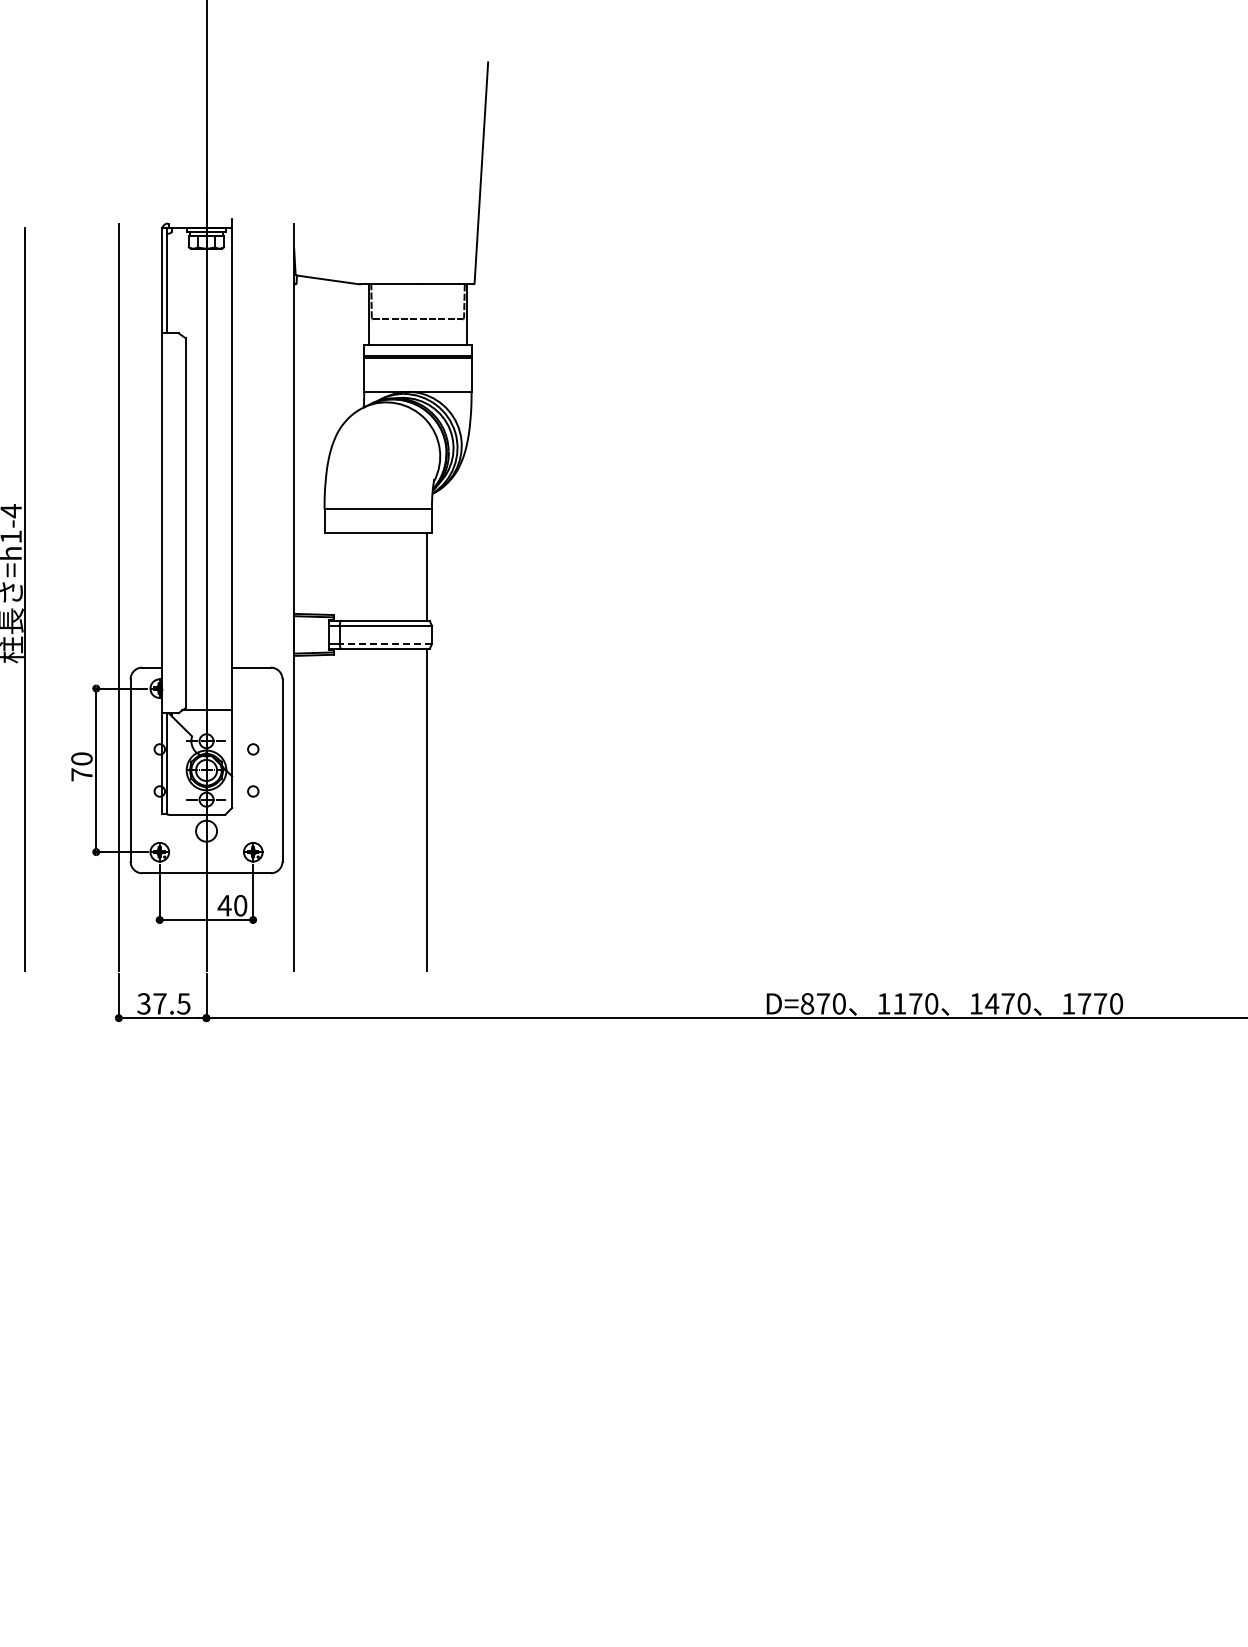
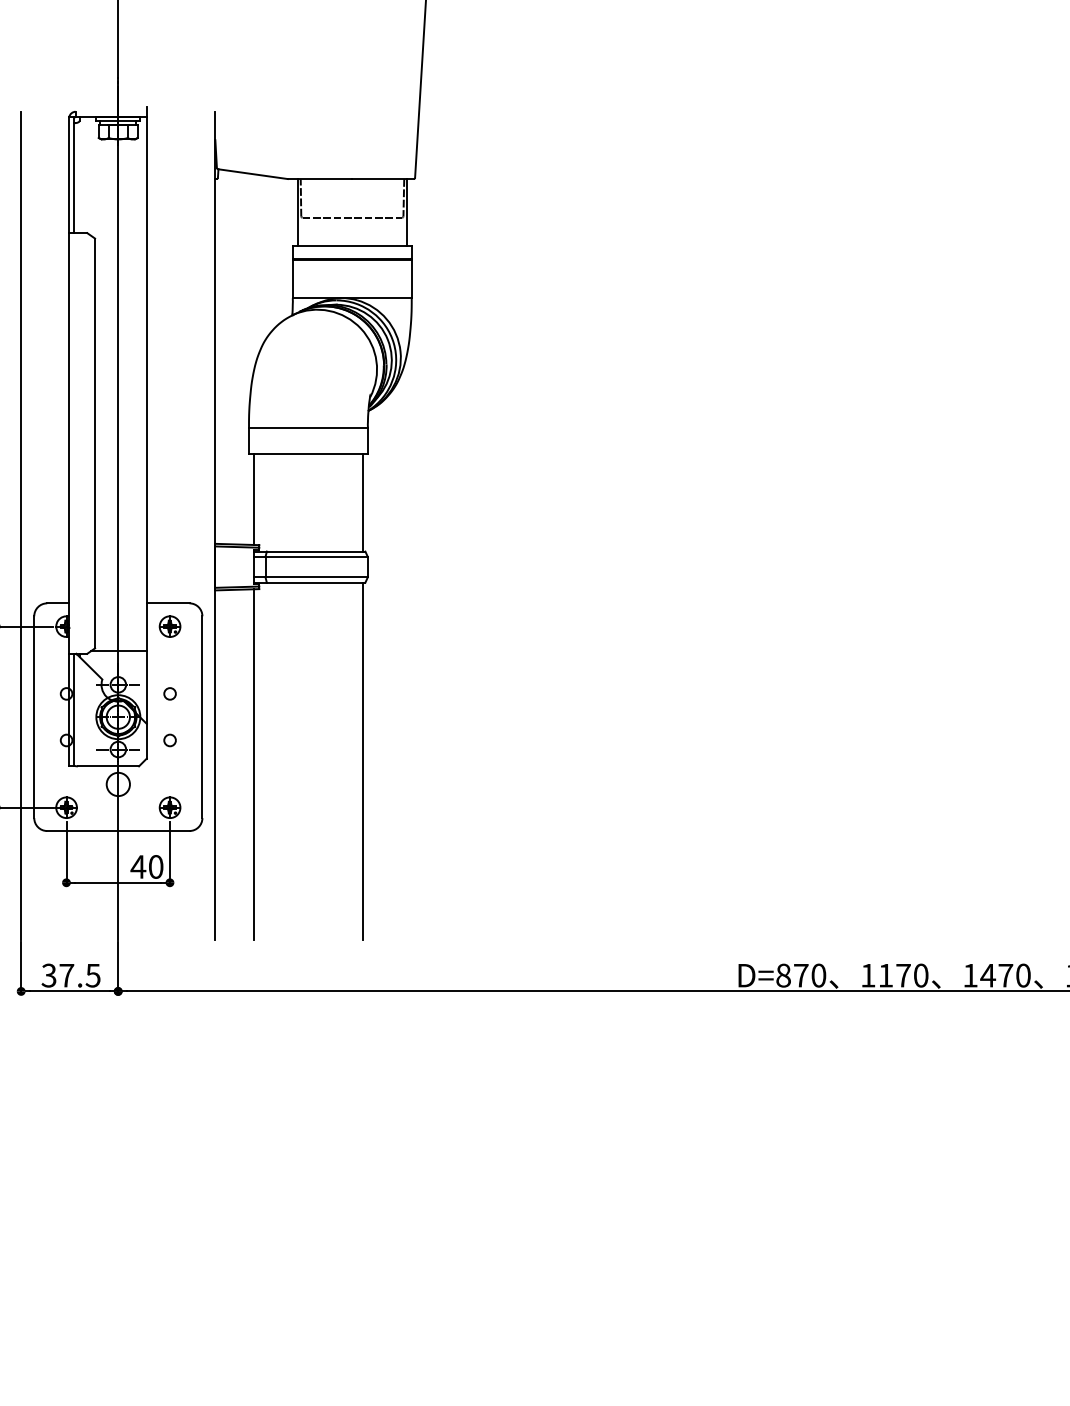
line: (329, 573) -> (254, 499), added
line: (385, 644) -> (316, 577), dashed -> solid
part: (253, 688) -> (170, 626), added
line: (329, 812) -> (254, 763), added

